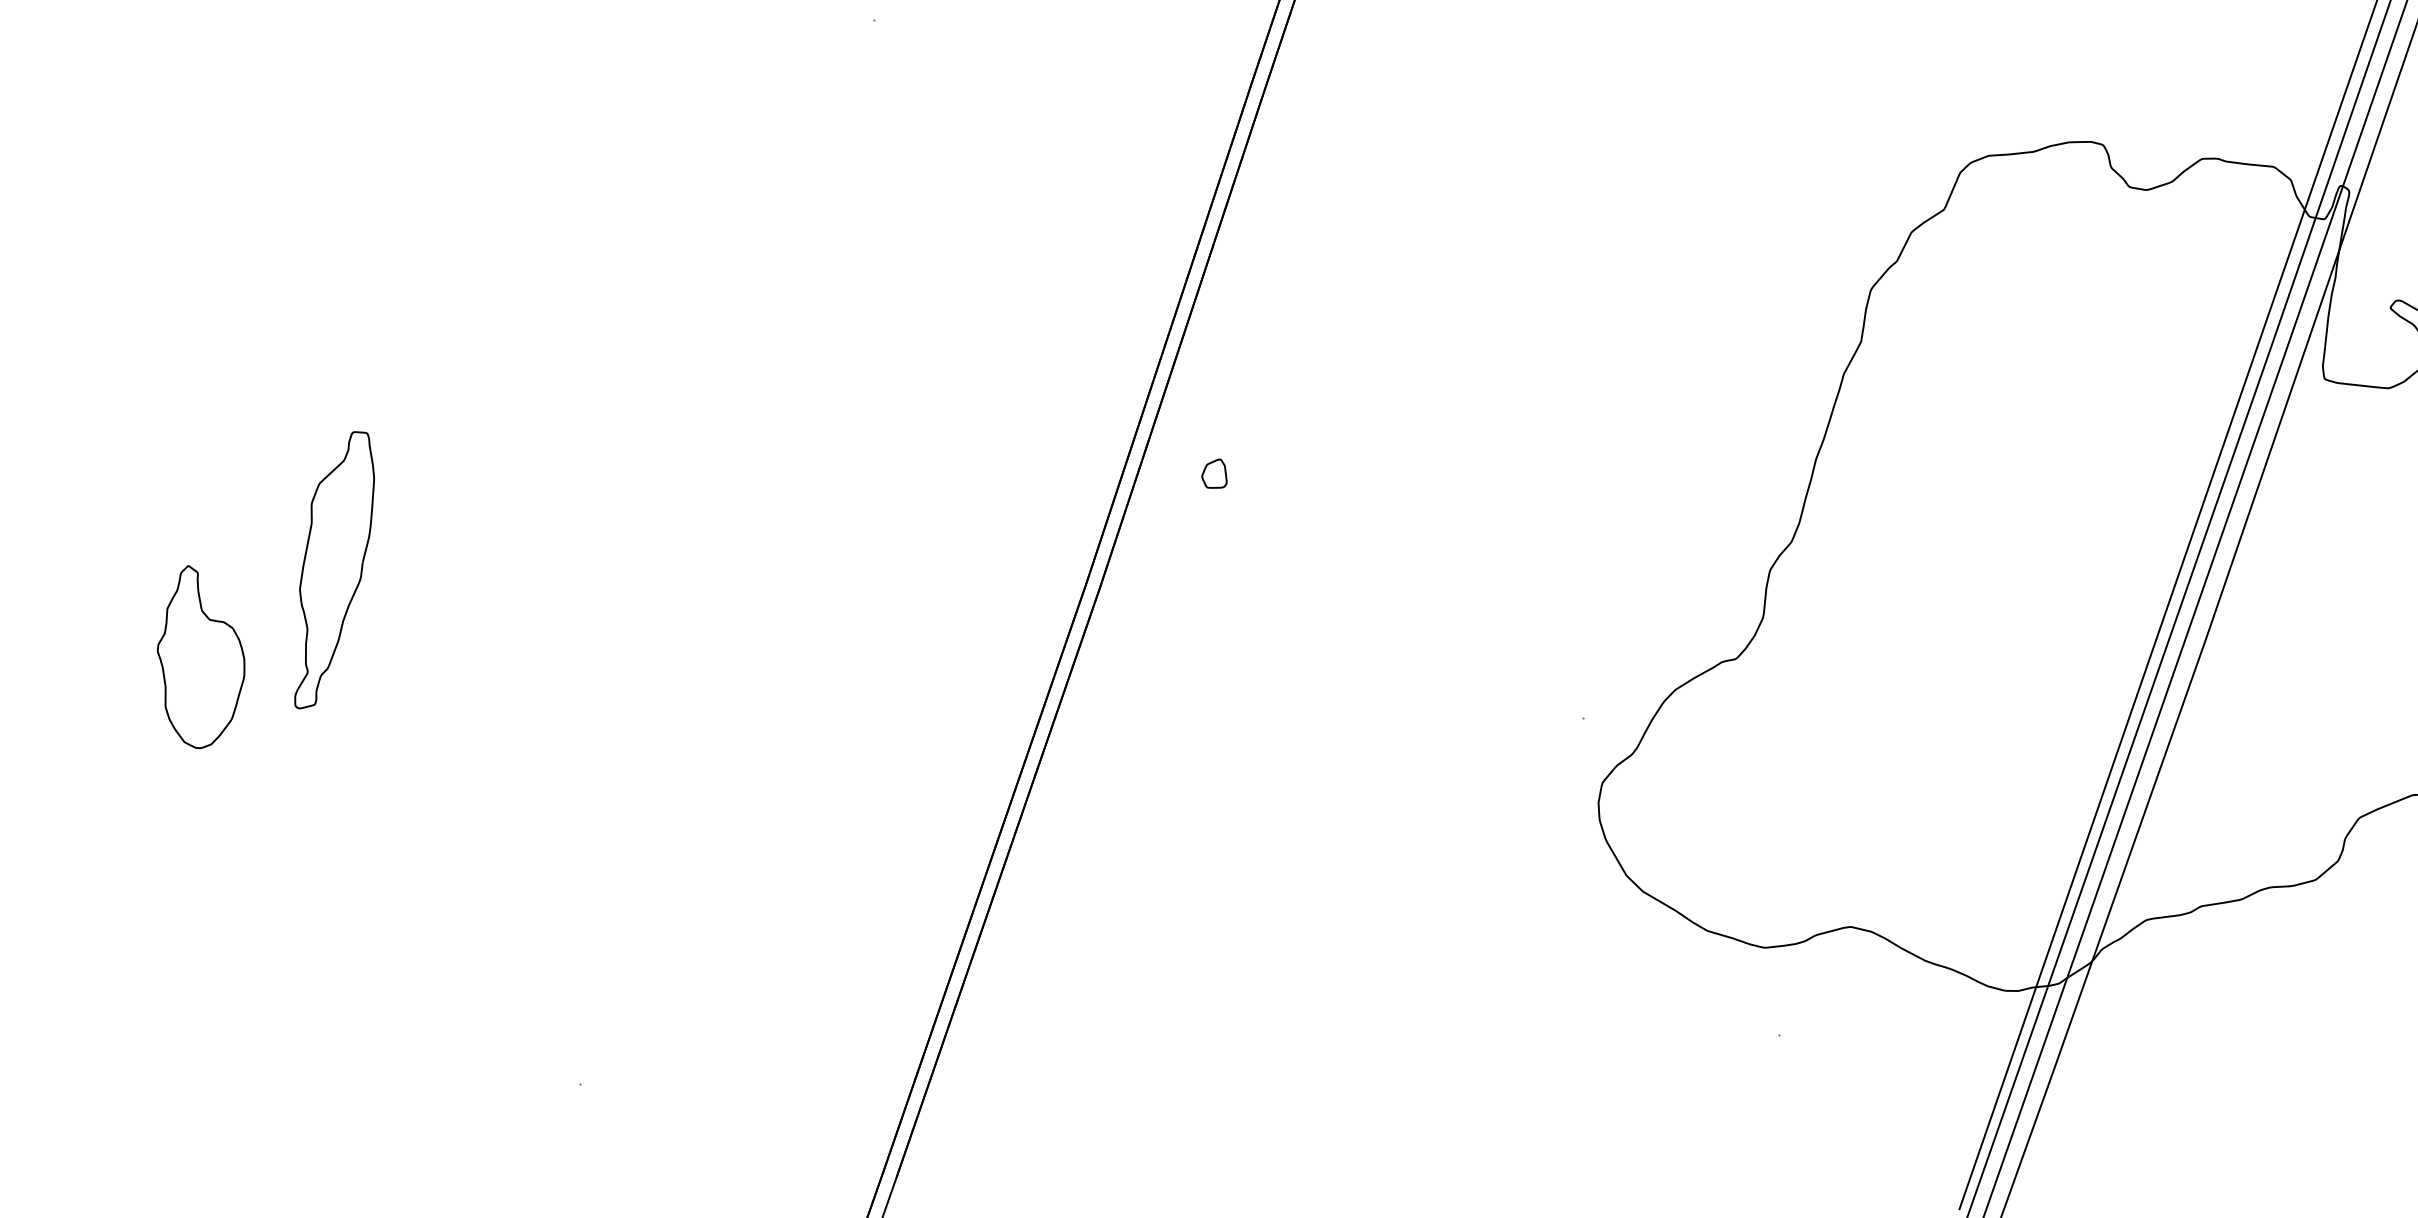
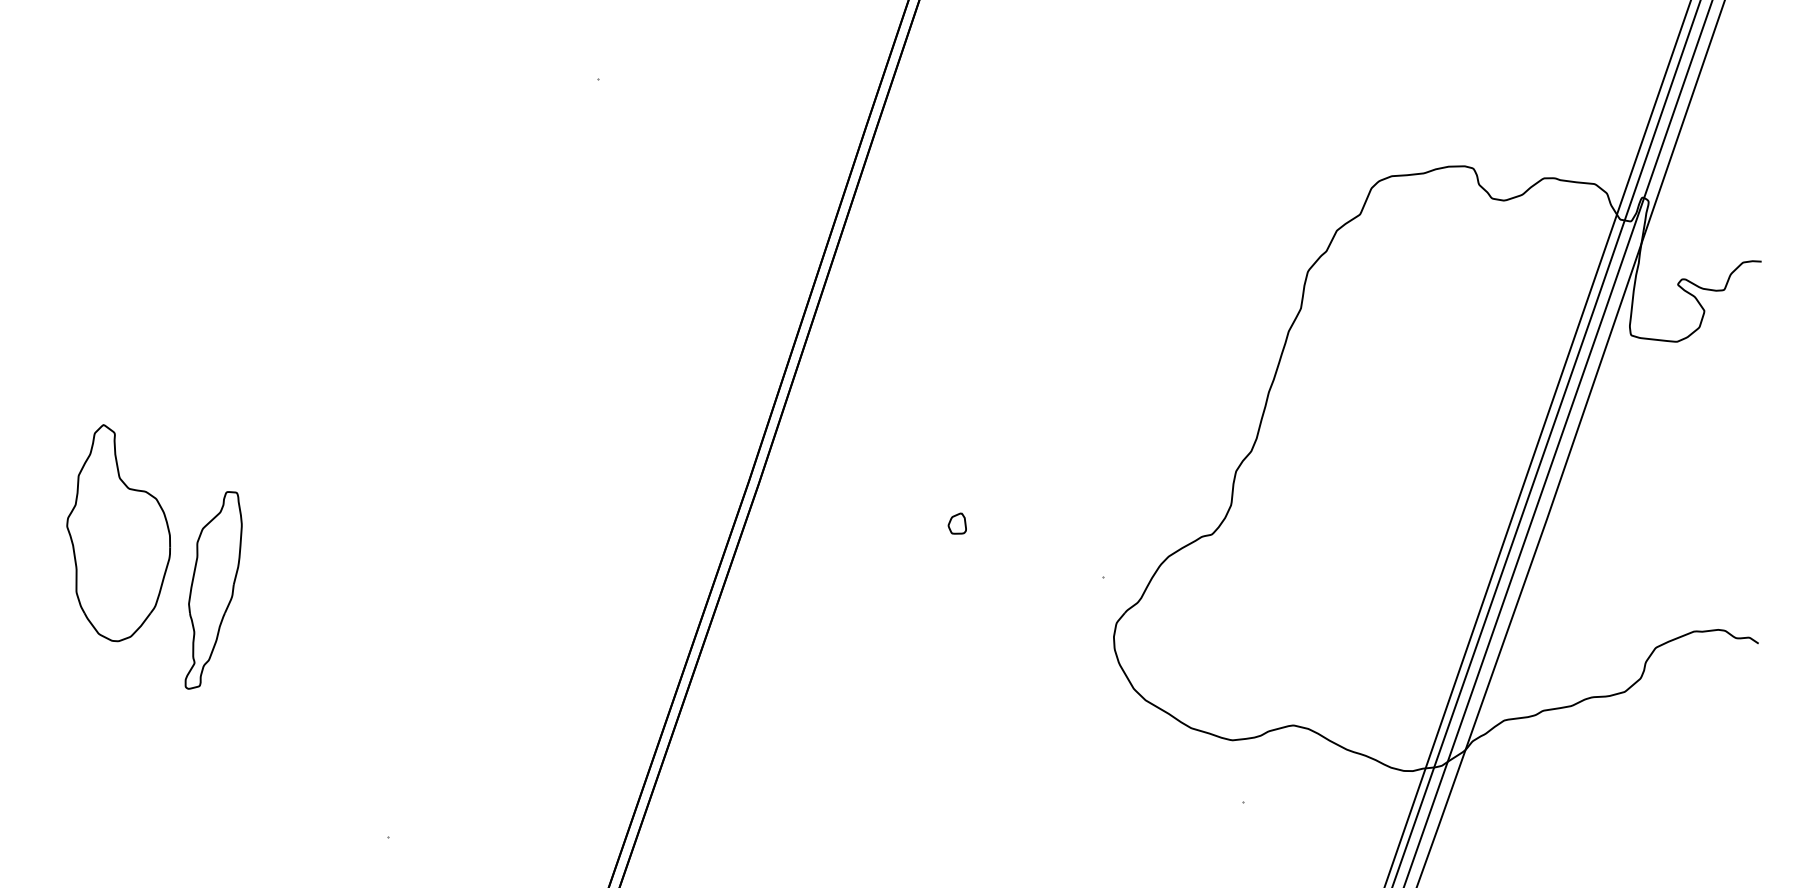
part: (1213, 473) -> (956, 523), moved
part: (334, 570) -> (213, 590), moved
part: (200, 657) -> (118, 533), size x1.67

